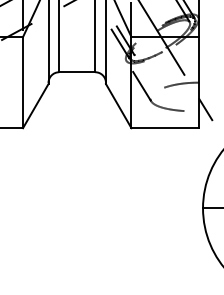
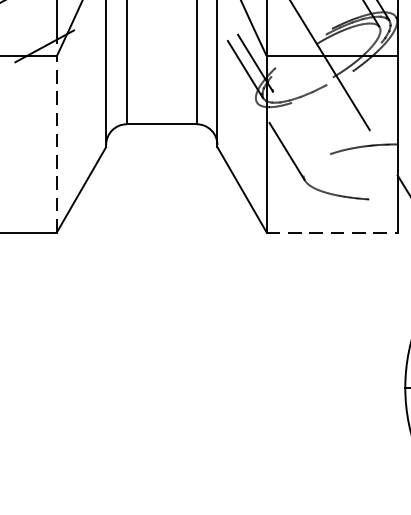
line: (23, 82) -> (57, 144), solid -> dashed
line: (165, 128) -> (332, 233), solid -> dashed

